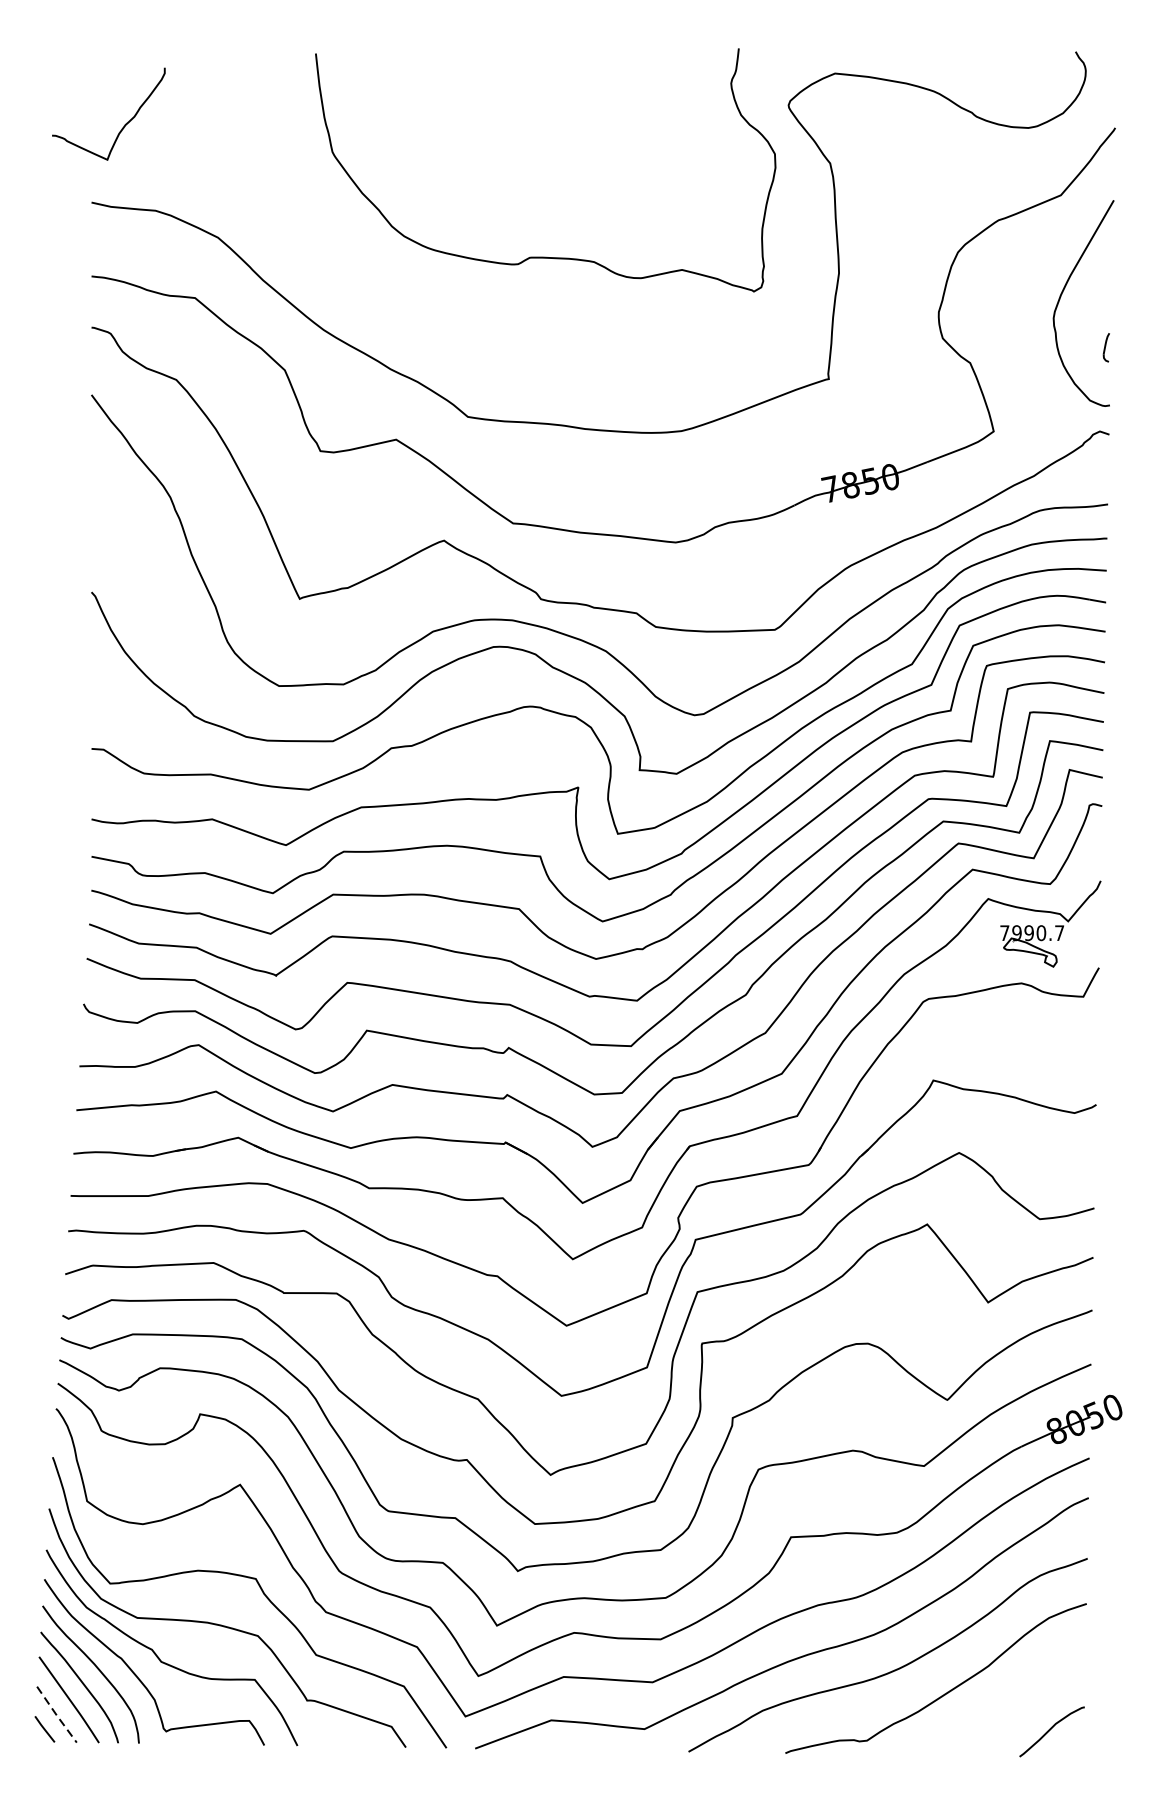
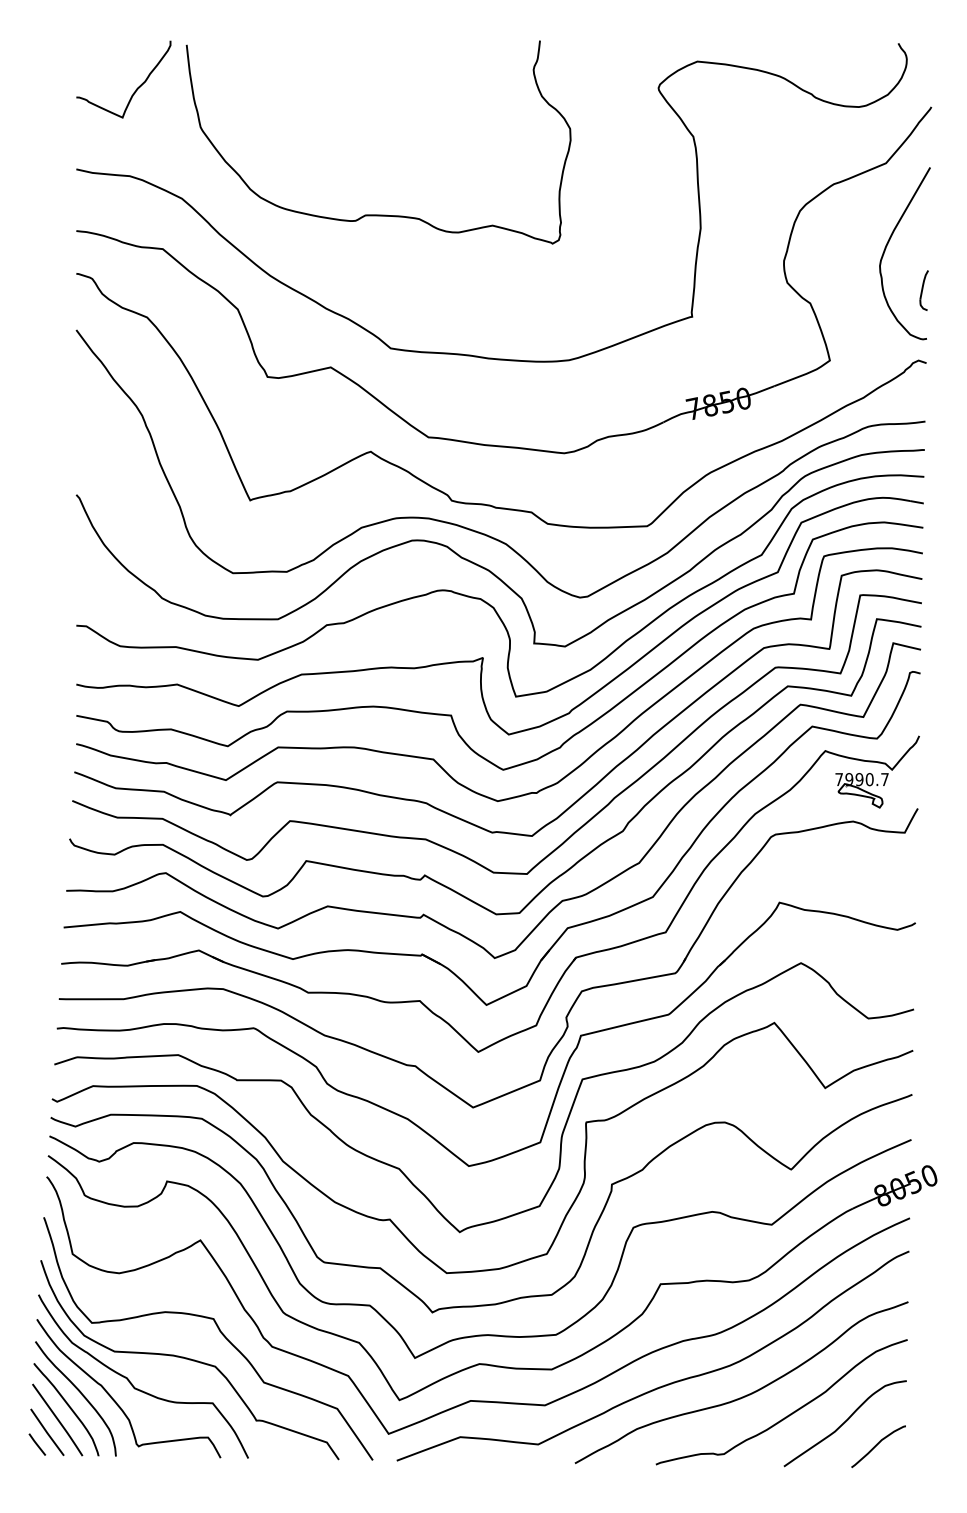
curve: (122, 126) -> (135, 89), moved
curve: (545, 256) -> (378, 214), moved
part: (1105, 347) -> (923, 290), size x1.67
curve: (1011, 1704) -> (844, 1423), added
line: (57, 1716) -> (47, 1433), dashed -> solid

